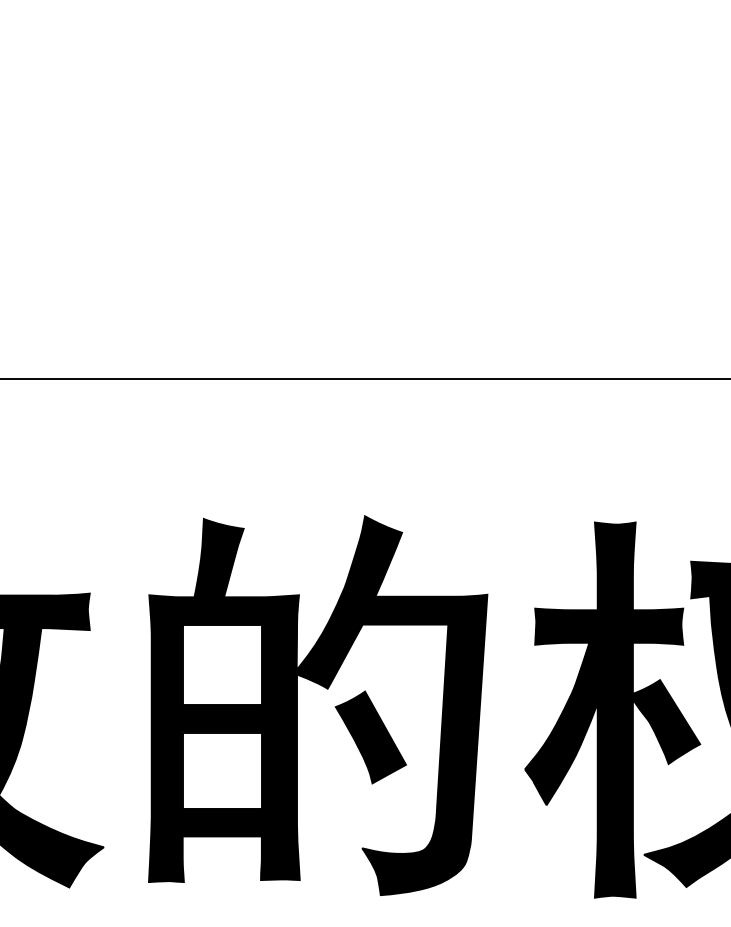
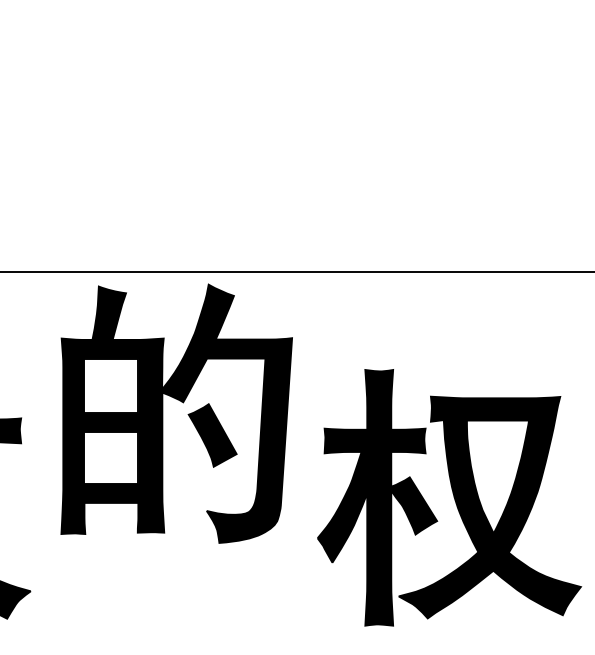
part: (333, 706) -> (187, 414), moved

